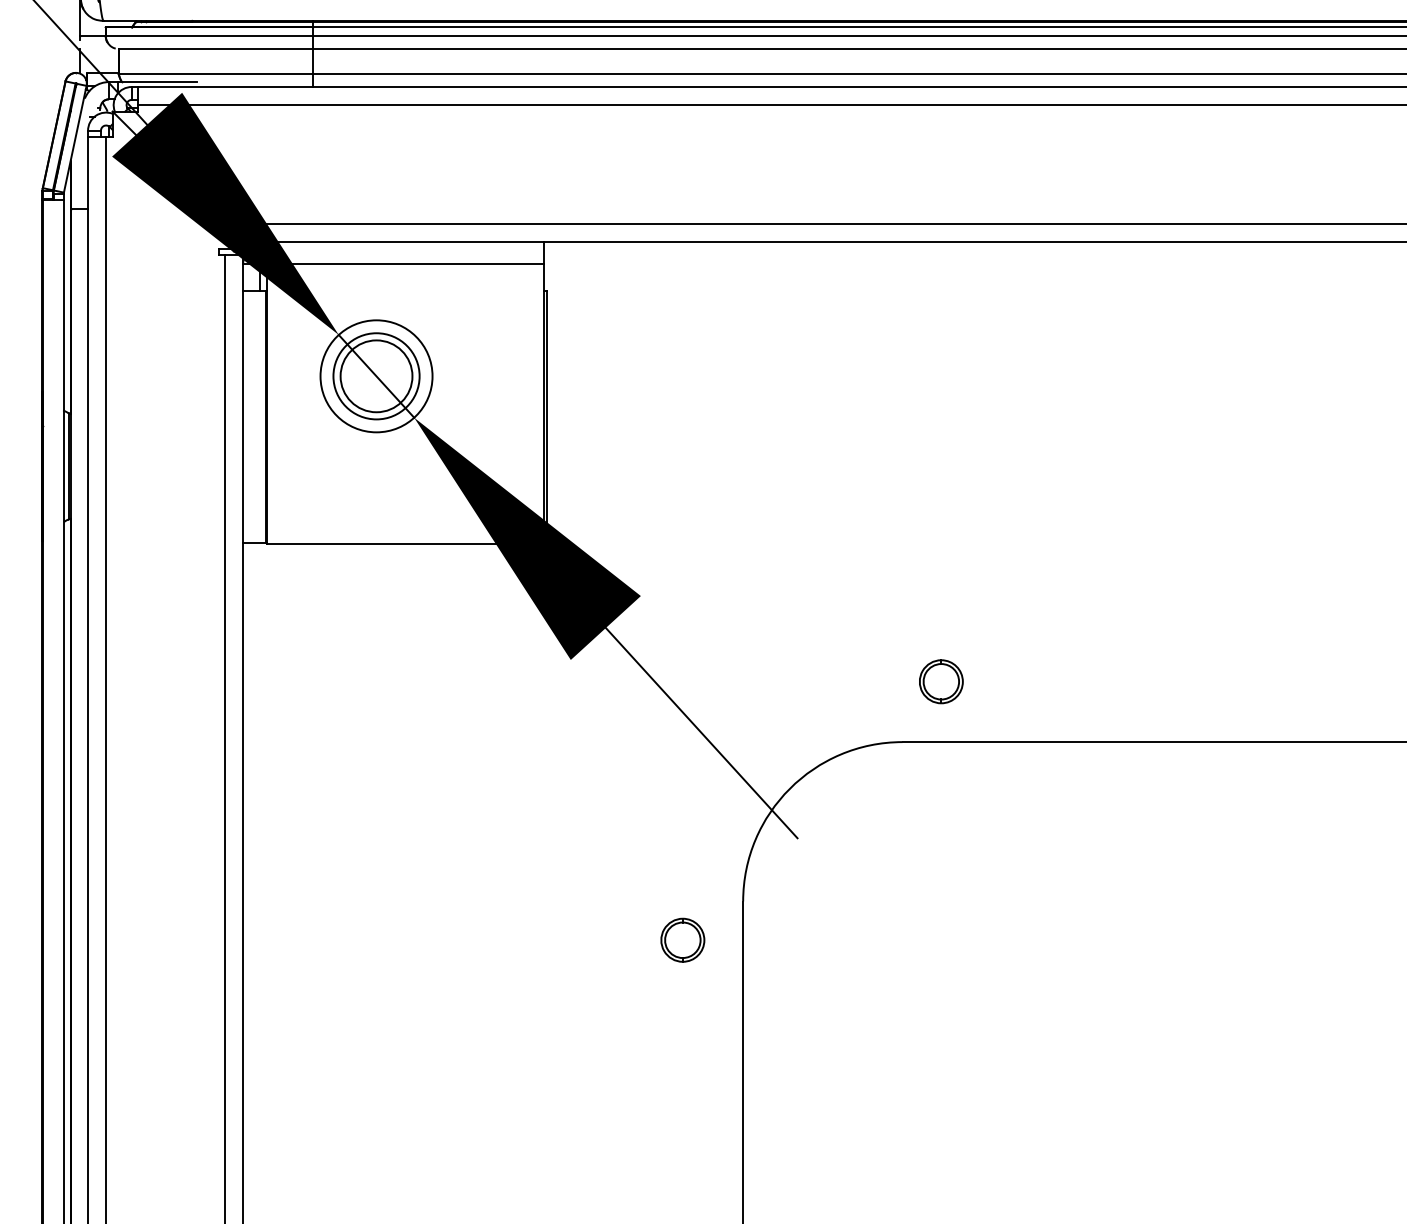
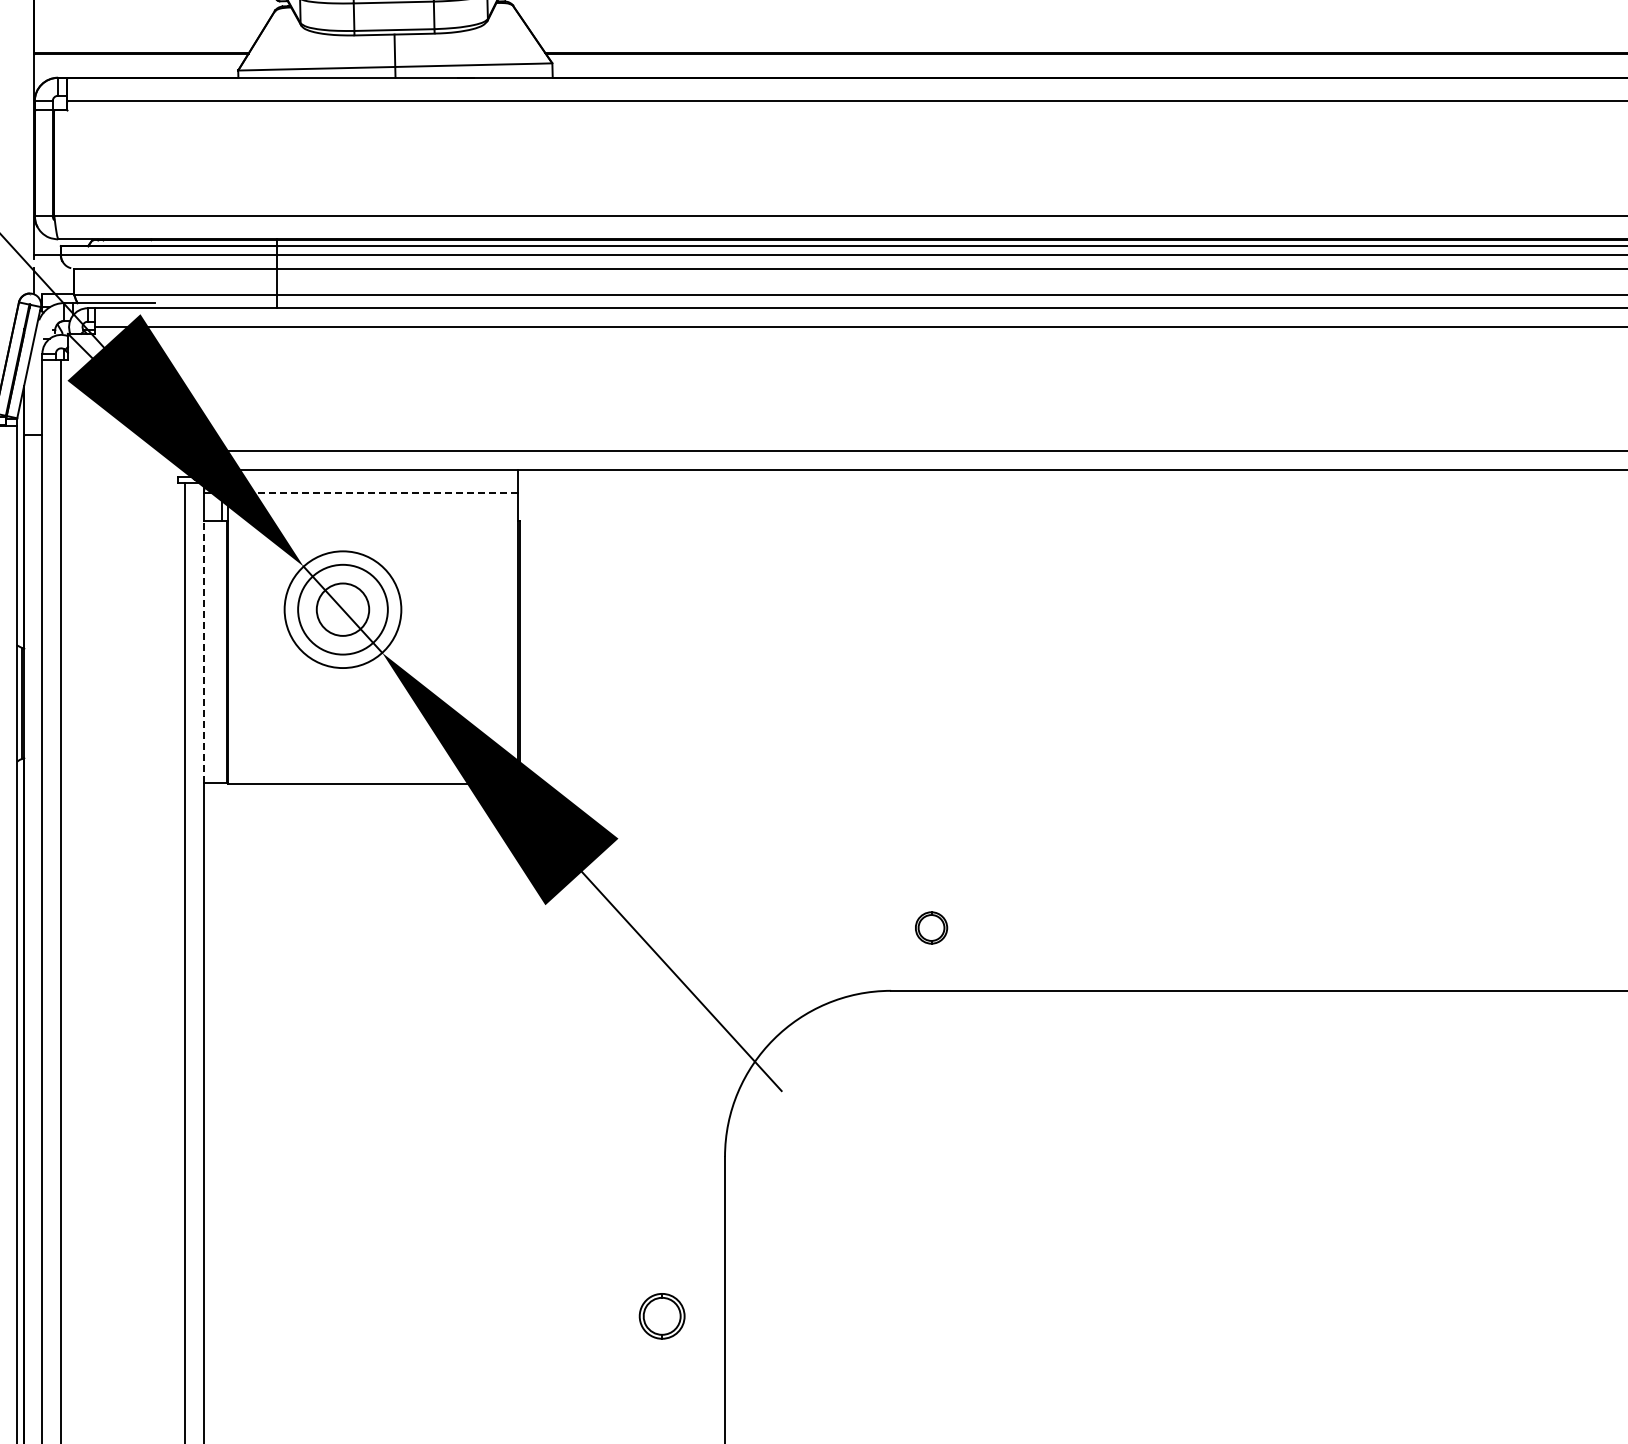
line: (404, 264) -> (372, 493), solid -> dashed
circle: (376, 376) -> (342, 609), size x0.7
line: (243, 416) -> (204, 651), solid -> dashed
part: (941, 681) -> (931, 927), size x0.7
part: (682, 940) -> (661, 1316), moved

